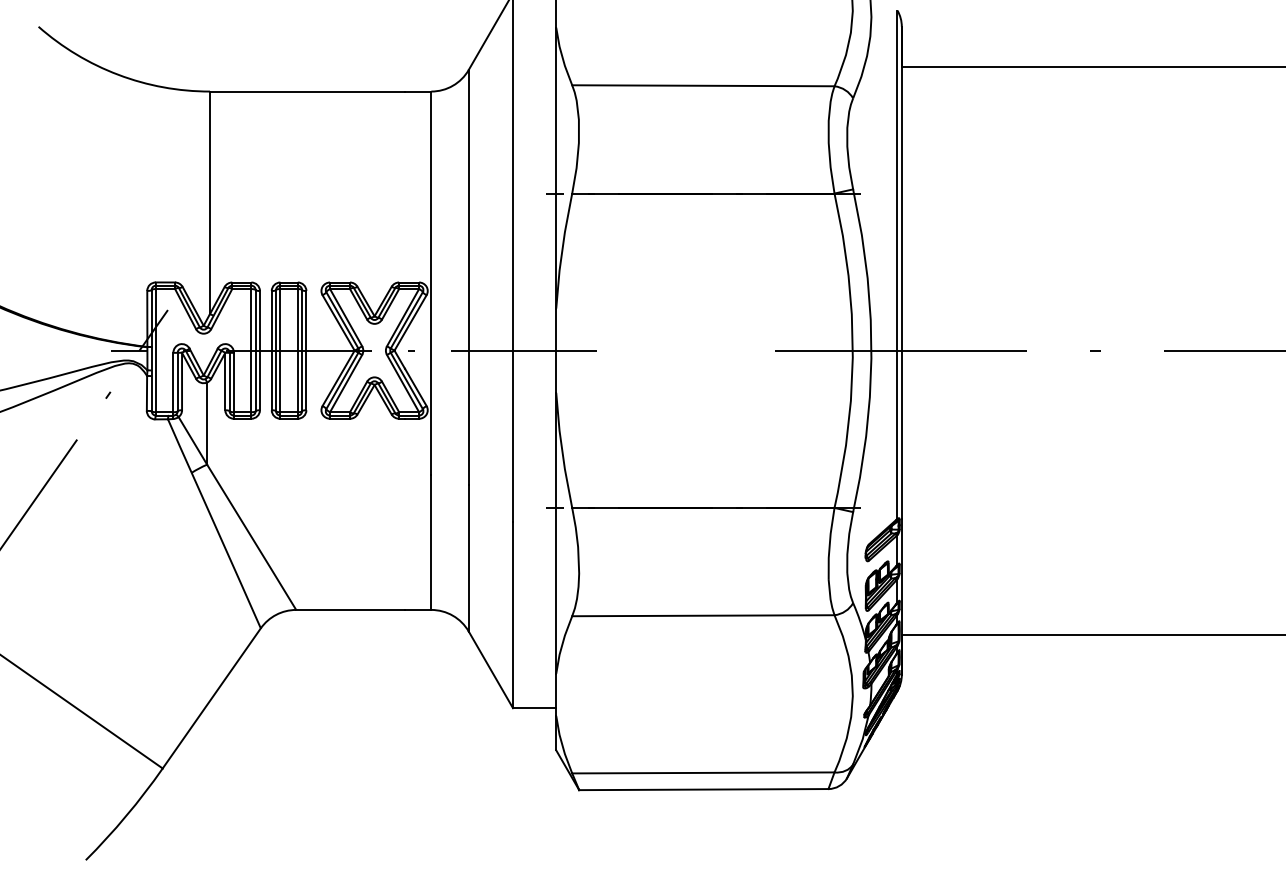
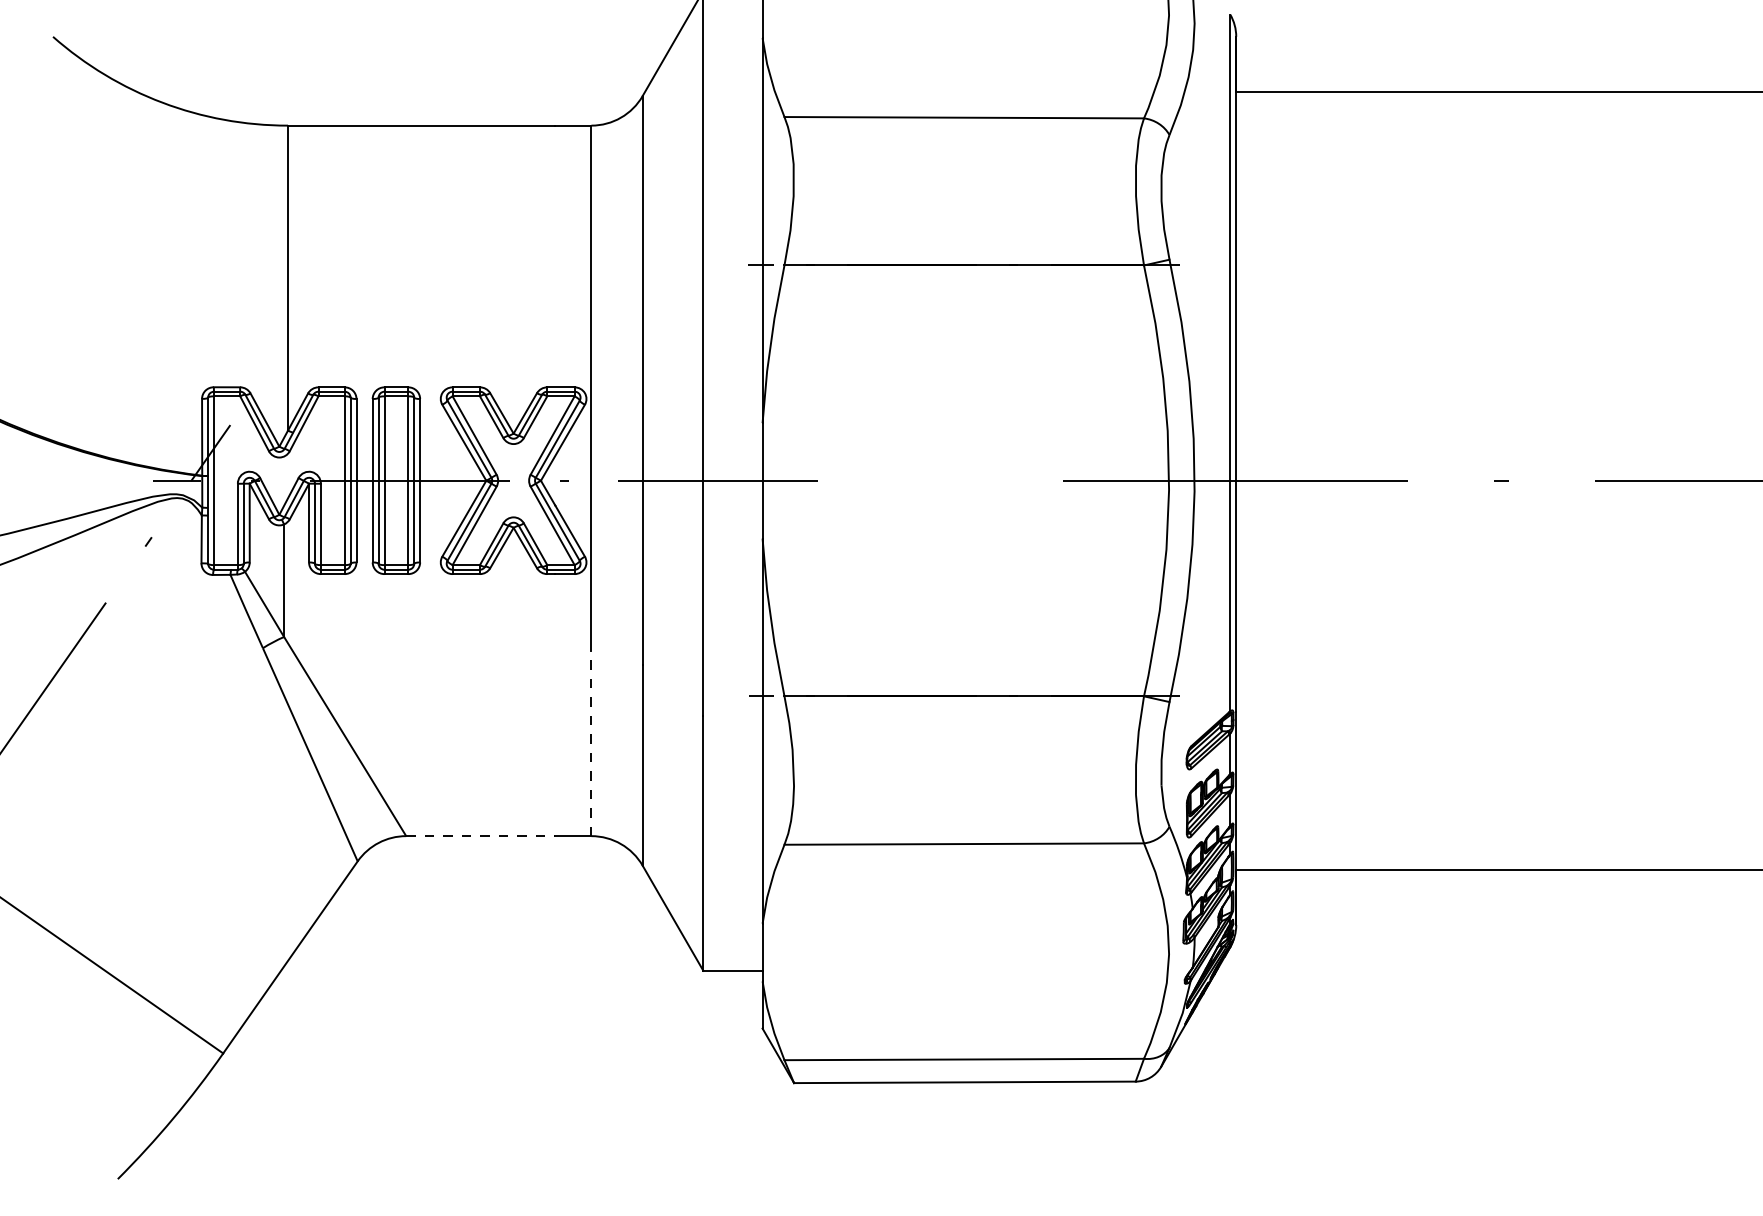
line: (431, 541) -> (591, 742), solid -> dashed
line: (351, 609) -> (481, 835), solid -> dashed

